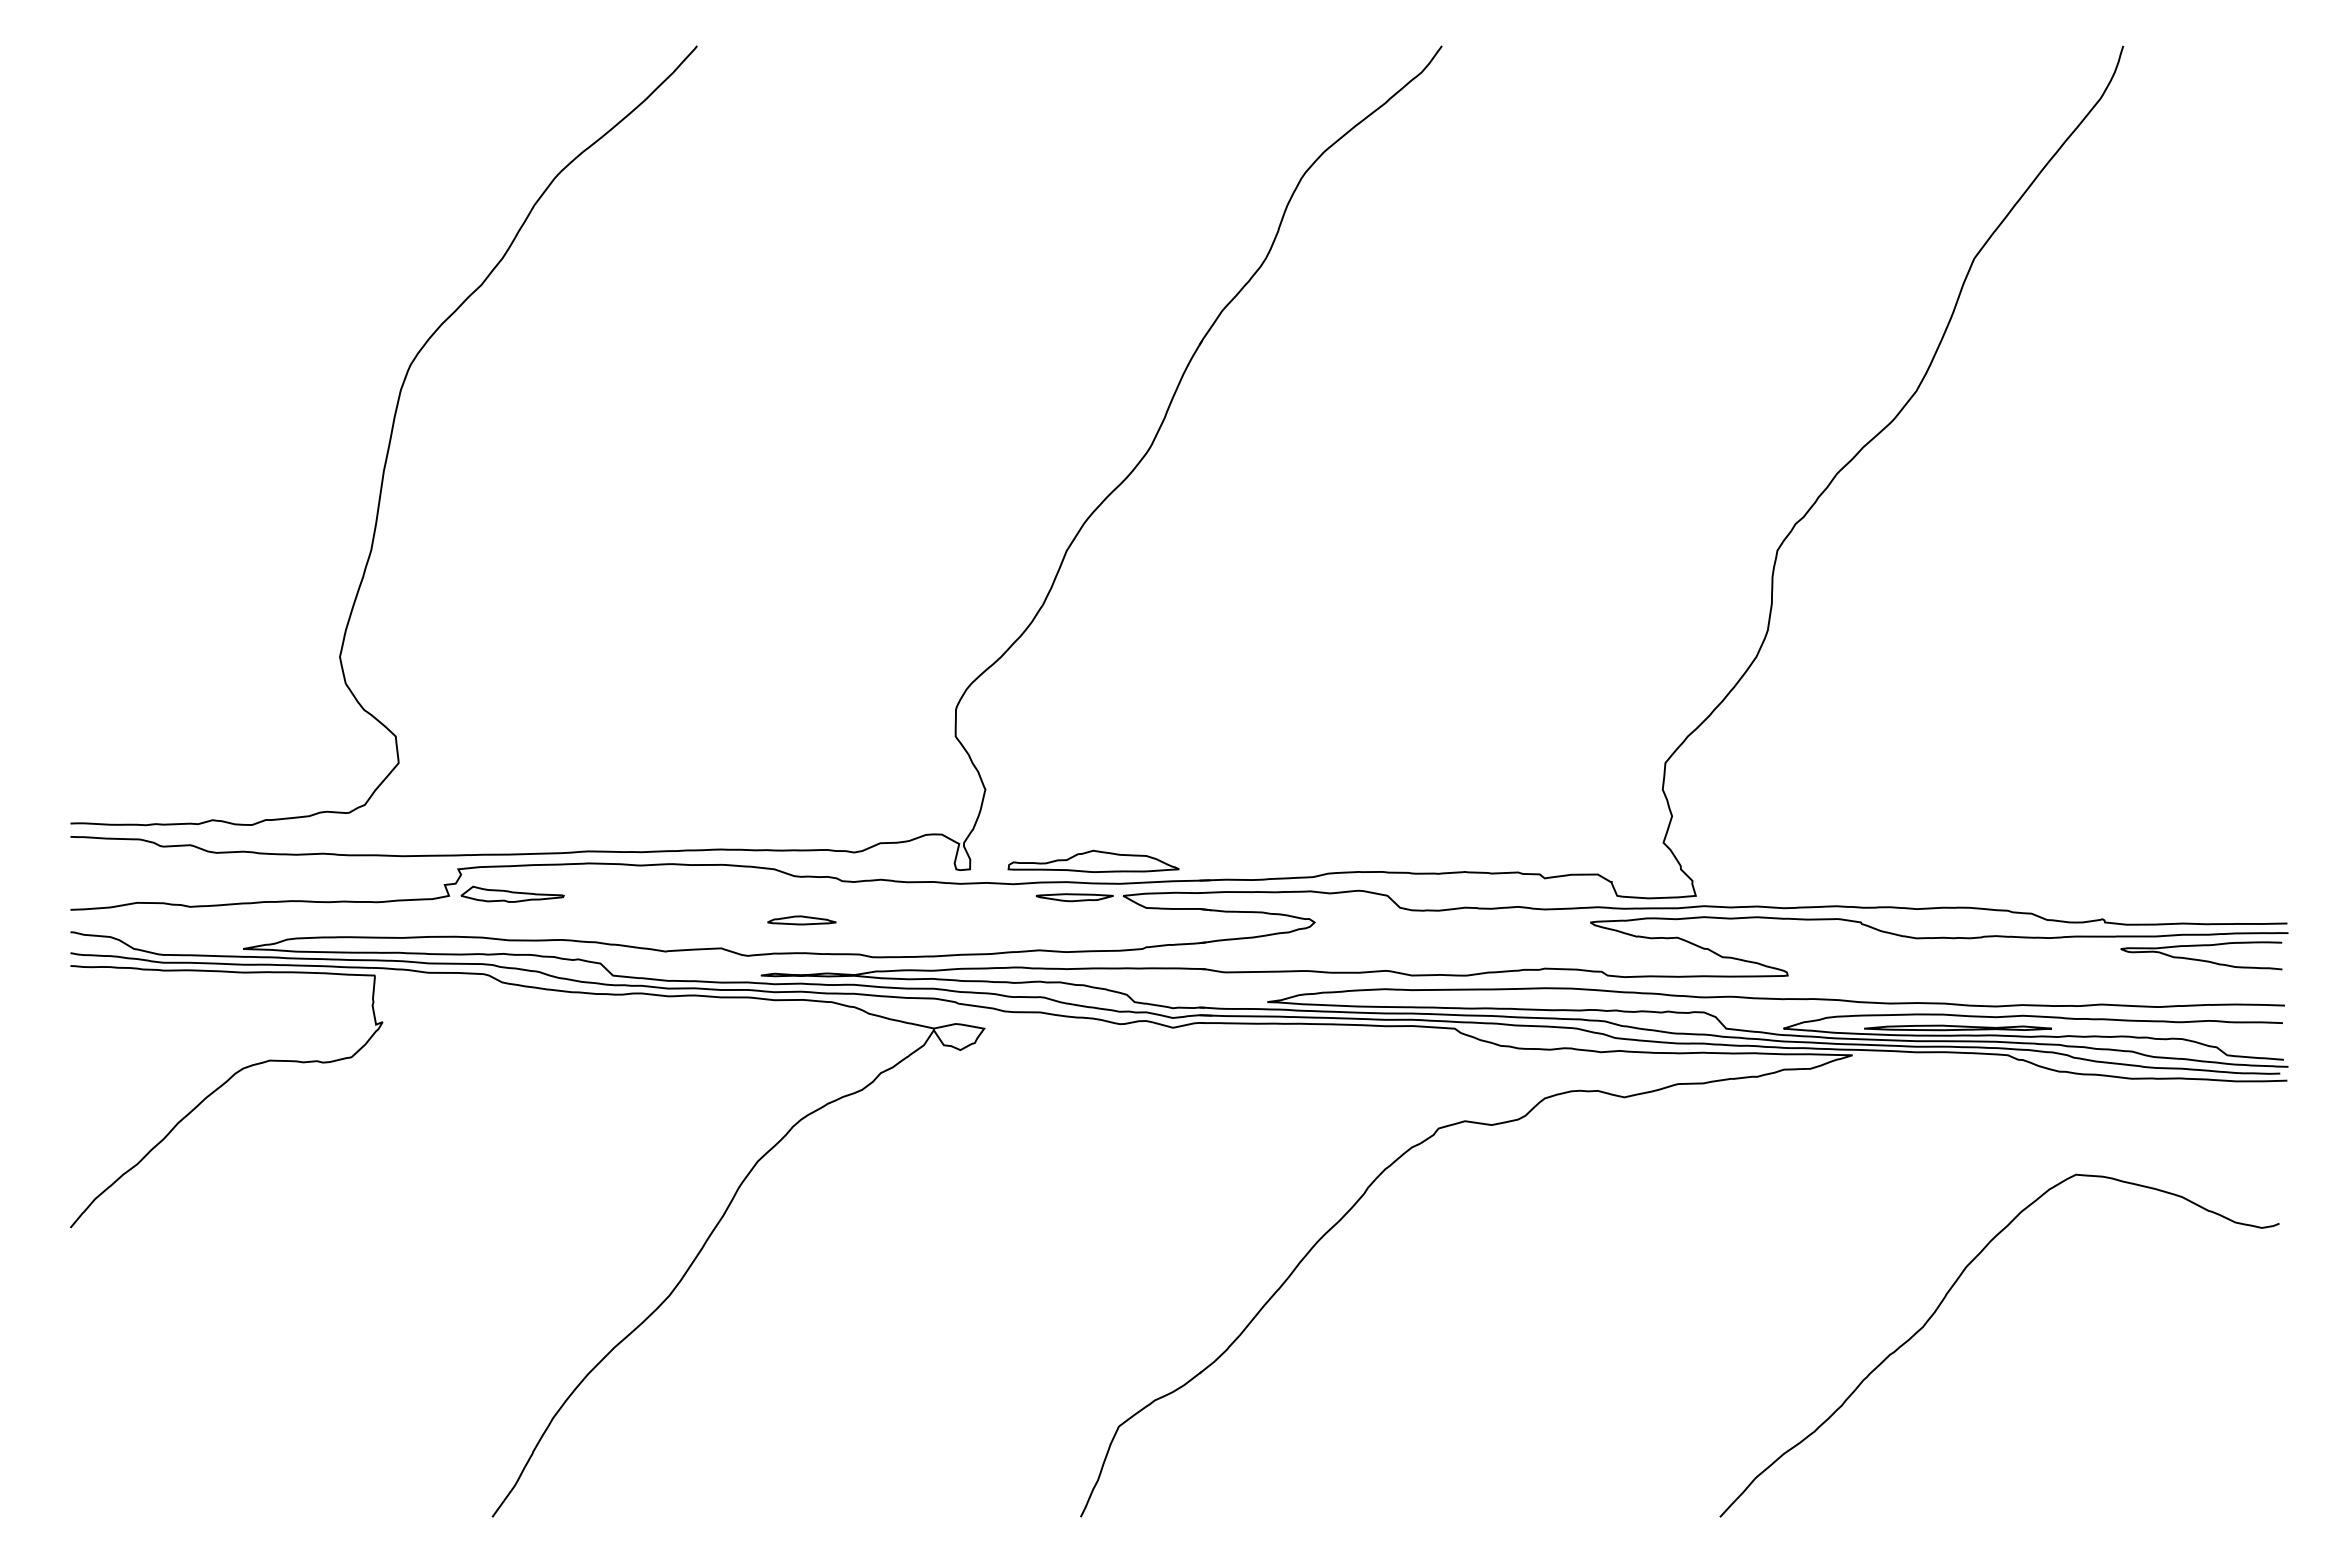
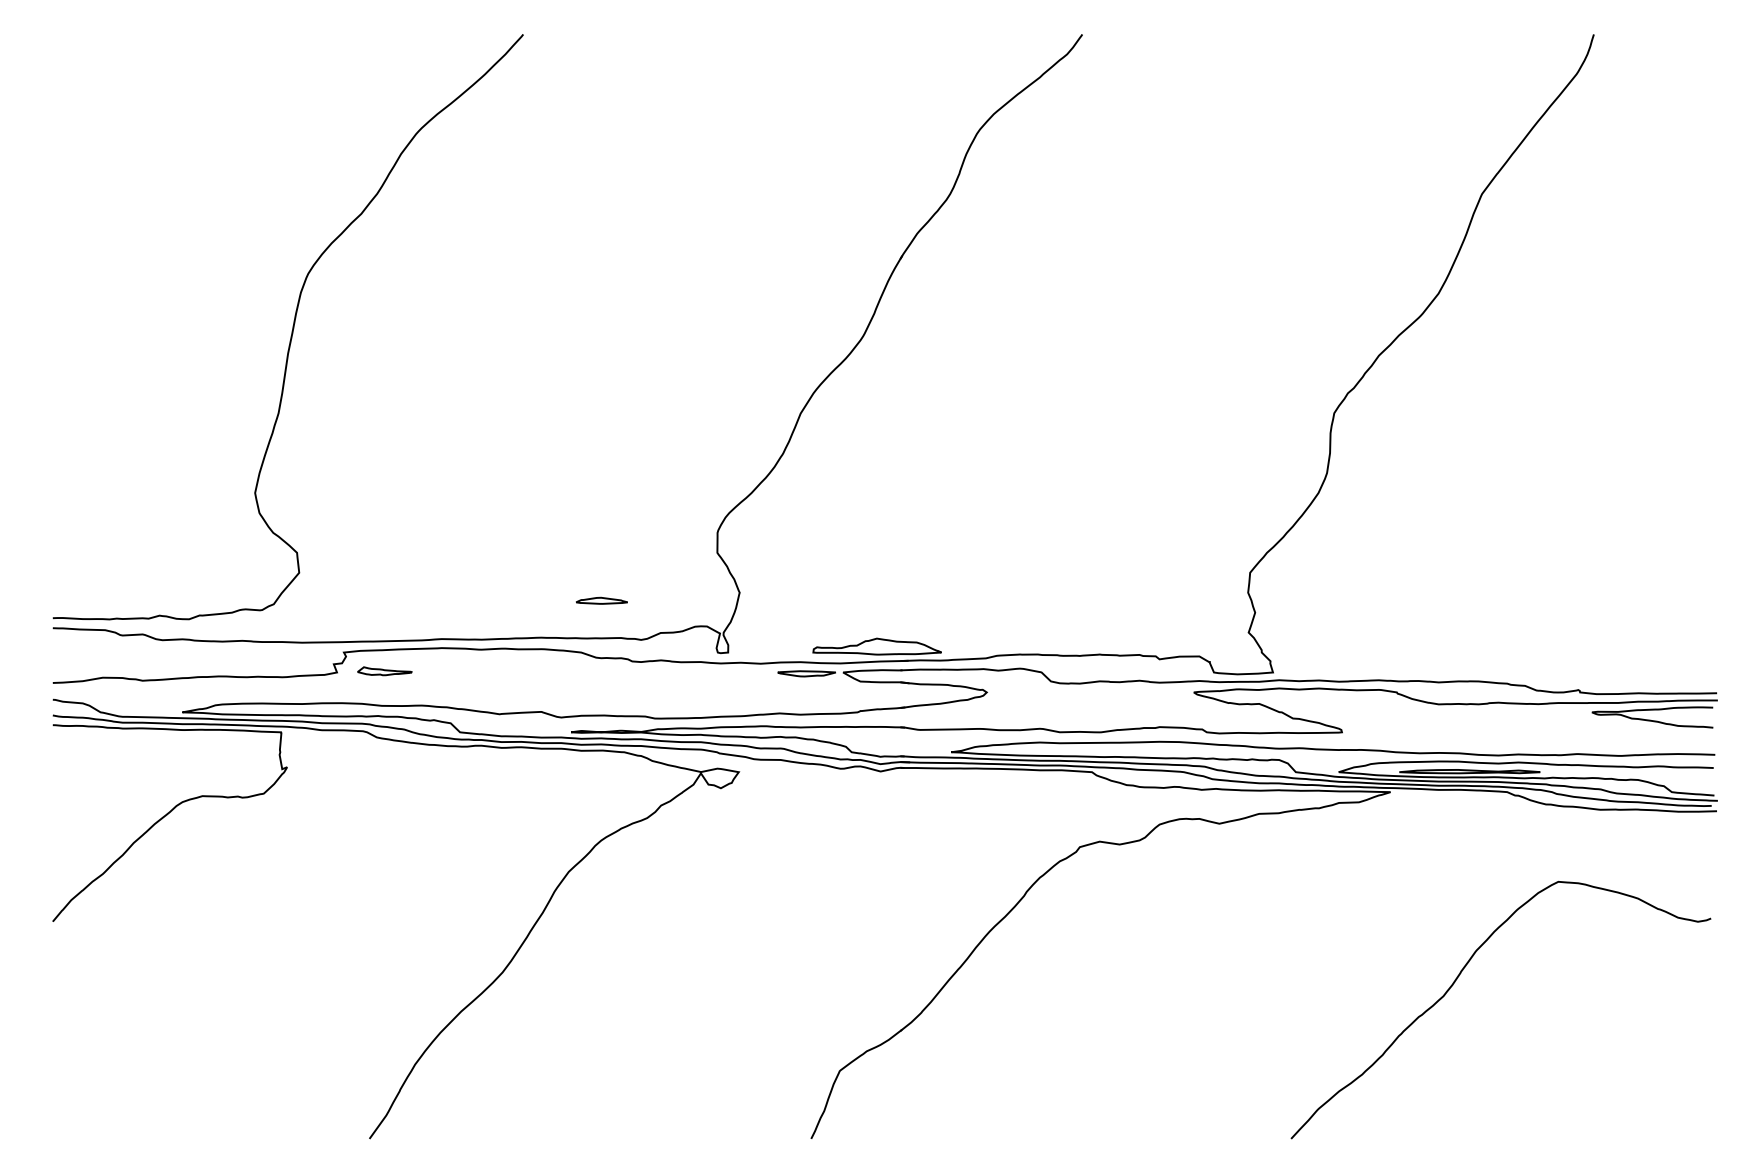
part: (1093, 860) -> (877, 645), moved
part: (512, 893) -> (384, 670), size x0.7
part: (801, 920) -> (601, 600), moved

